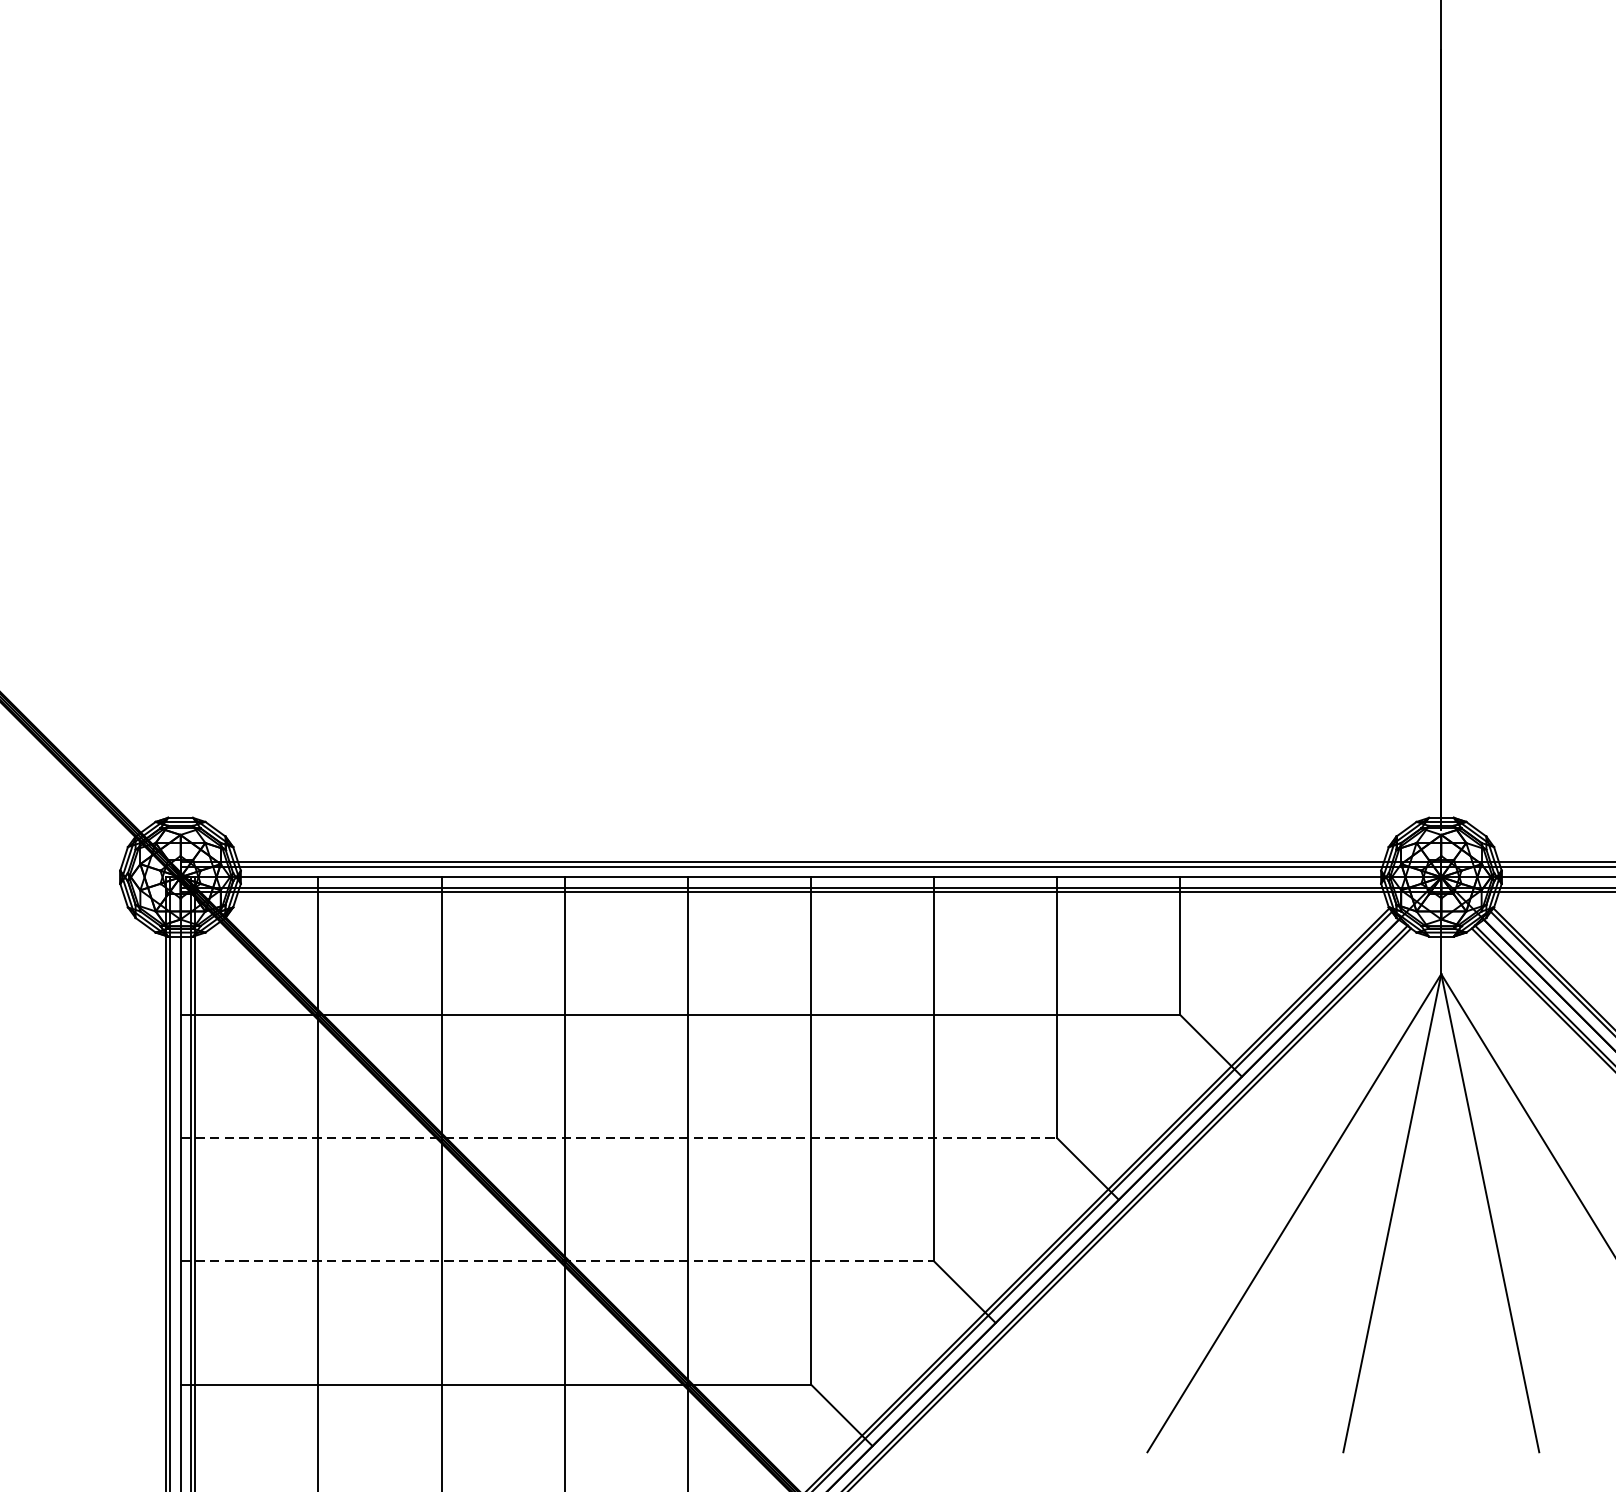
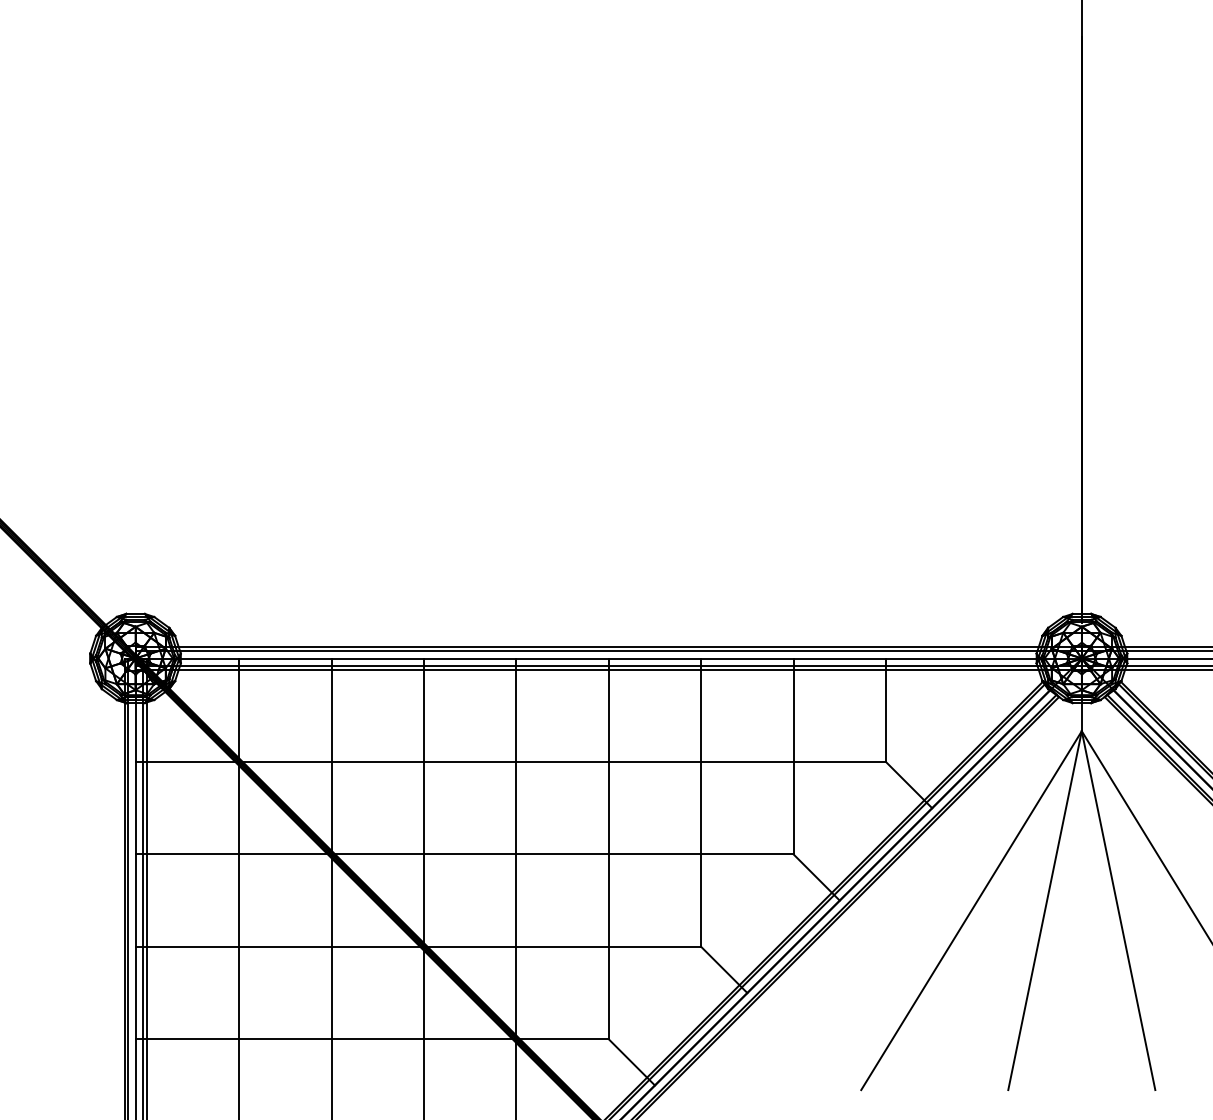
line: (618, 1138) -> (464, 854), dashed -> solid
line: (557, 1260) -> (418, 946), dashed -> solid

